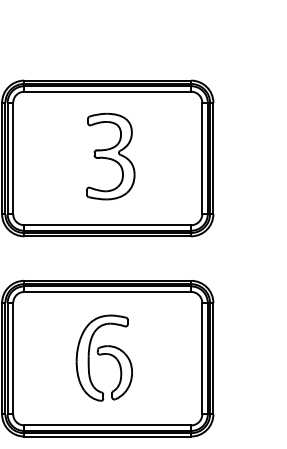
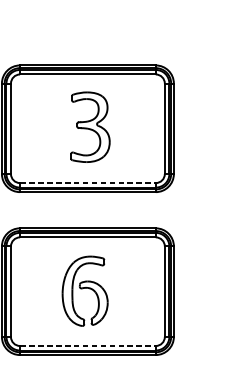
line: (108, 225) -> (88, 183), solid -> dashed
line: (108, 425) -> (88, 346), solid -> dashed

